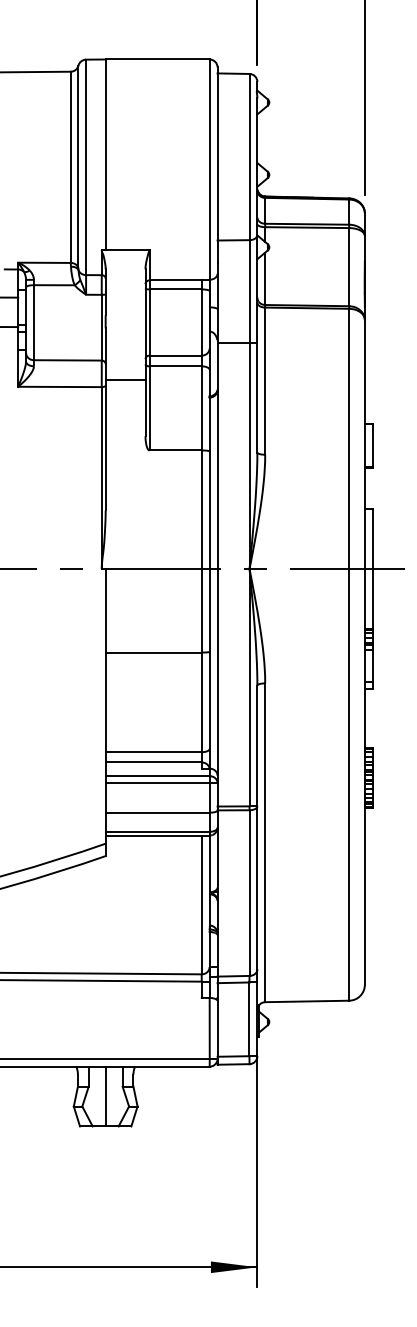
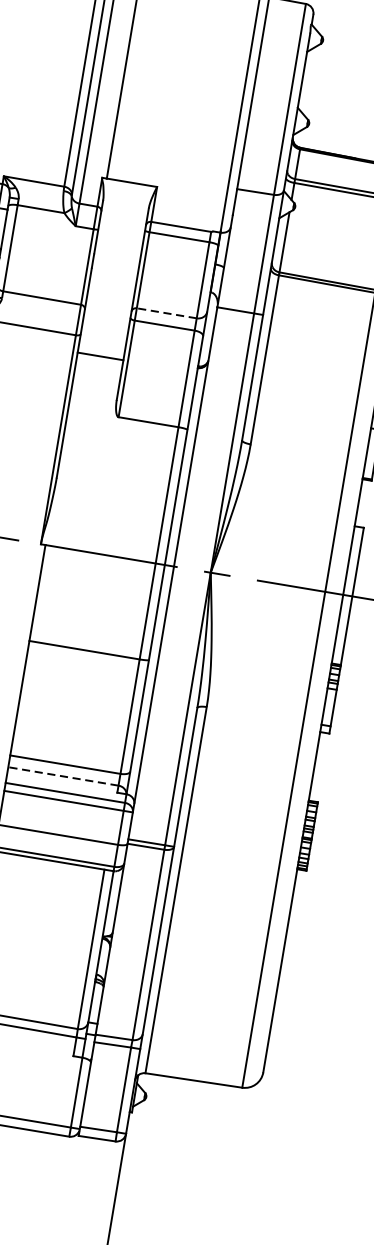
line: (175, 355) -> (166, 313), solid -> dashed
line: (125, 379) -> (100, 356), moved
line: (153, 762) -> (63, 776), solid -> dashed

